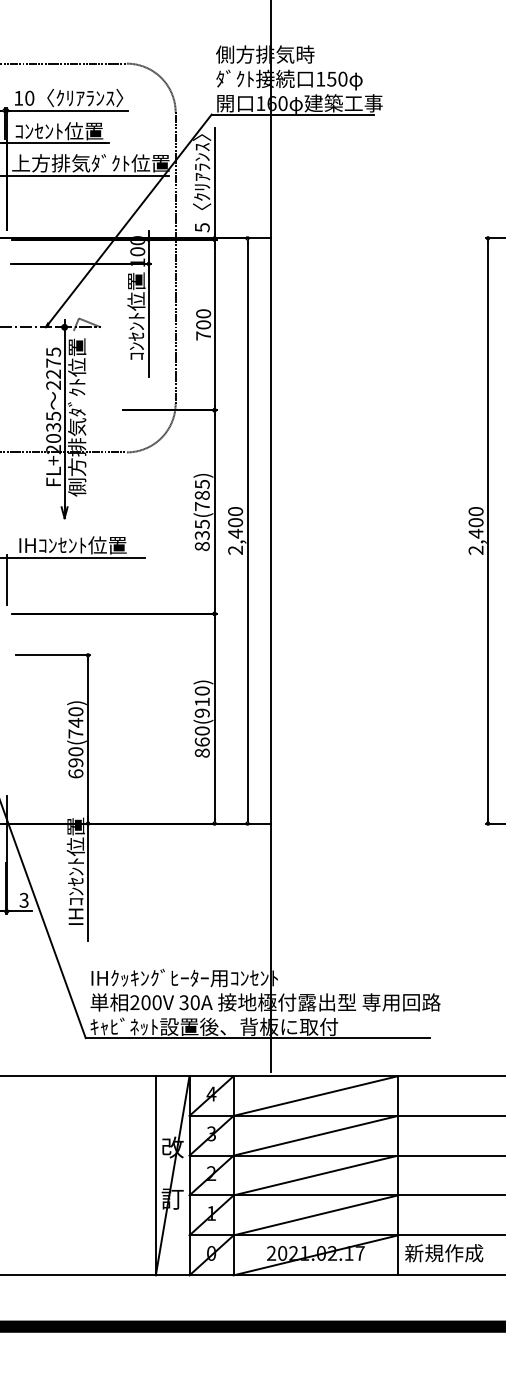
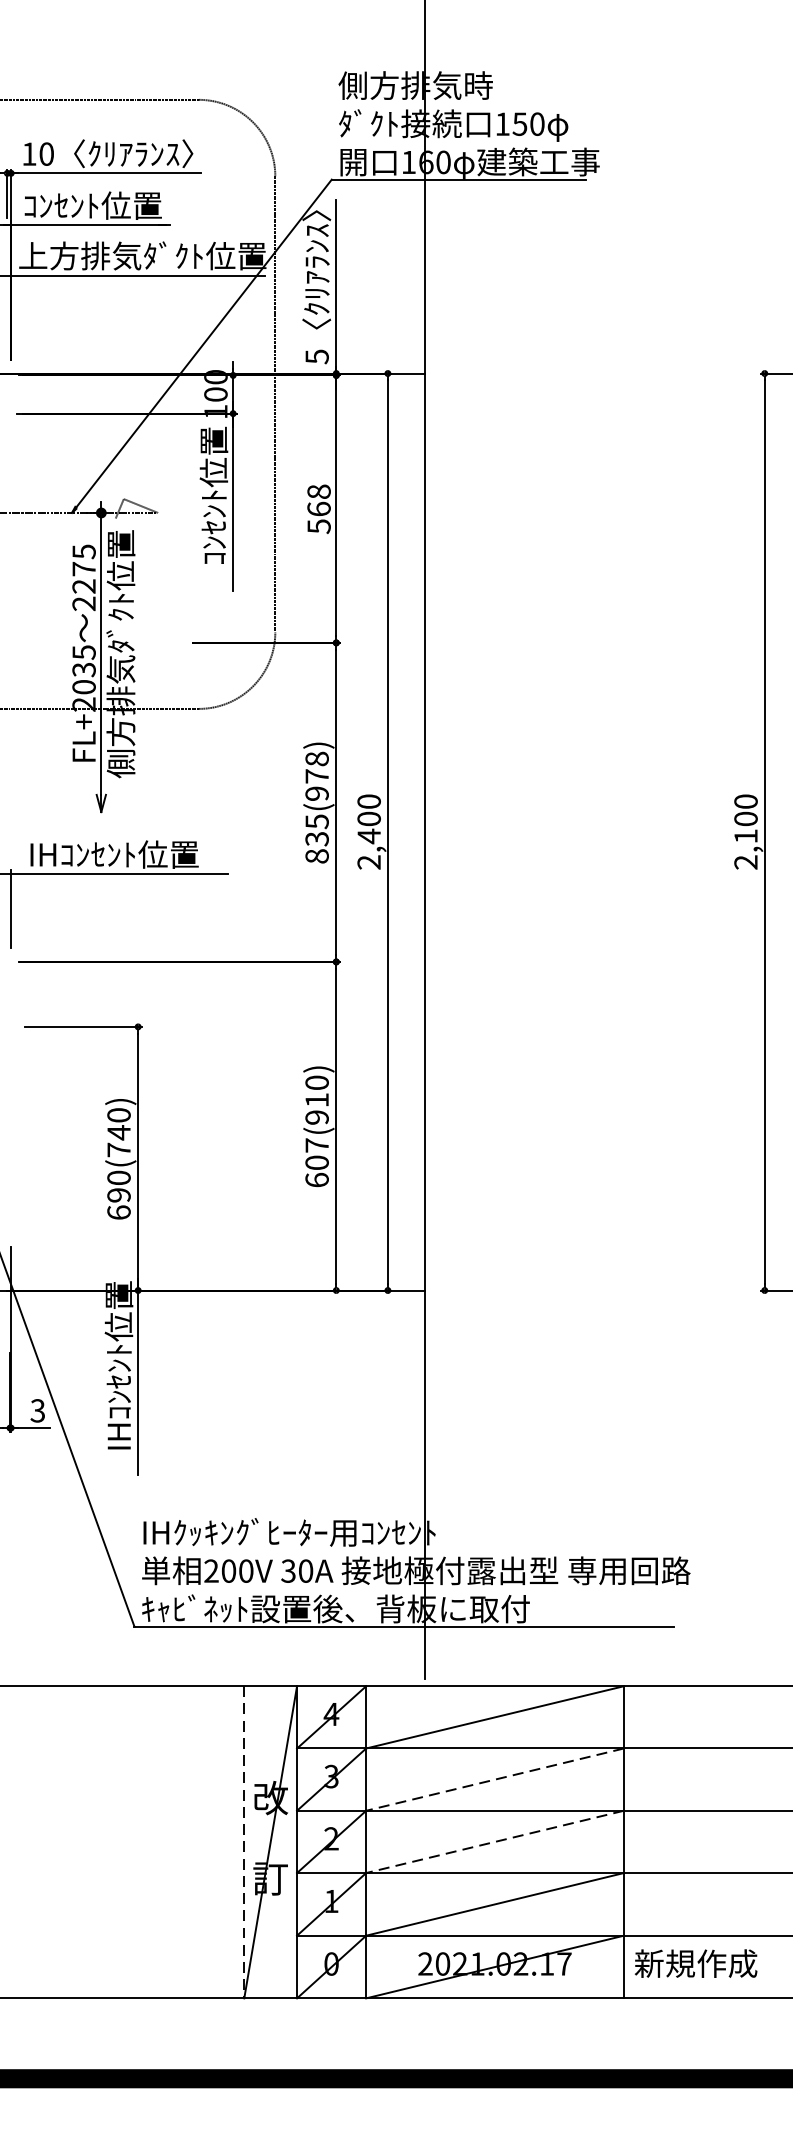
text: (203, 324) -> (318, 508), 700 -> 568
text: (201, 495) -> (315, 776), 835(785) -> 835(978)
text: (475, 533) -> (745, 835), 2,400 -> 2,100
text: (201, 741) -> (315, 1161), 860(910) -> 607(910)
line: (315, 1135) -> (494, 1779), solid -> dashed
line: (155, 1175) -> (243, 1841), solid -> dashed
line: (315, 1175) -> (494, 1841), solid -> dashed

